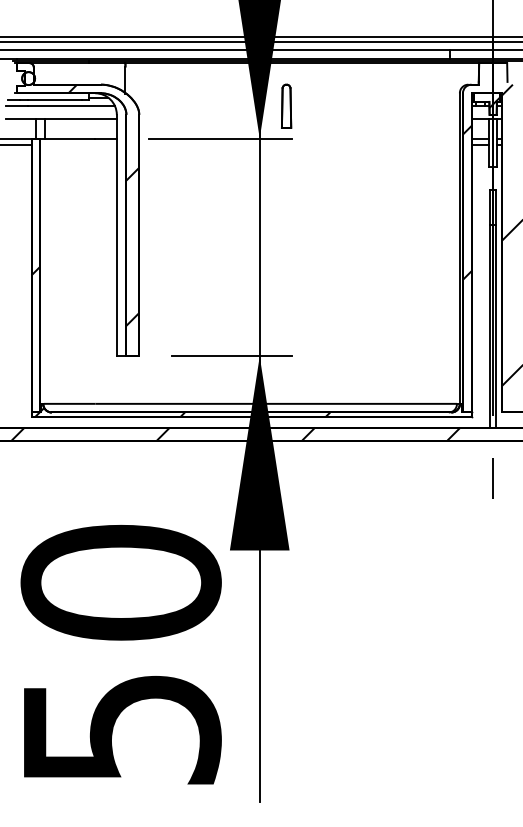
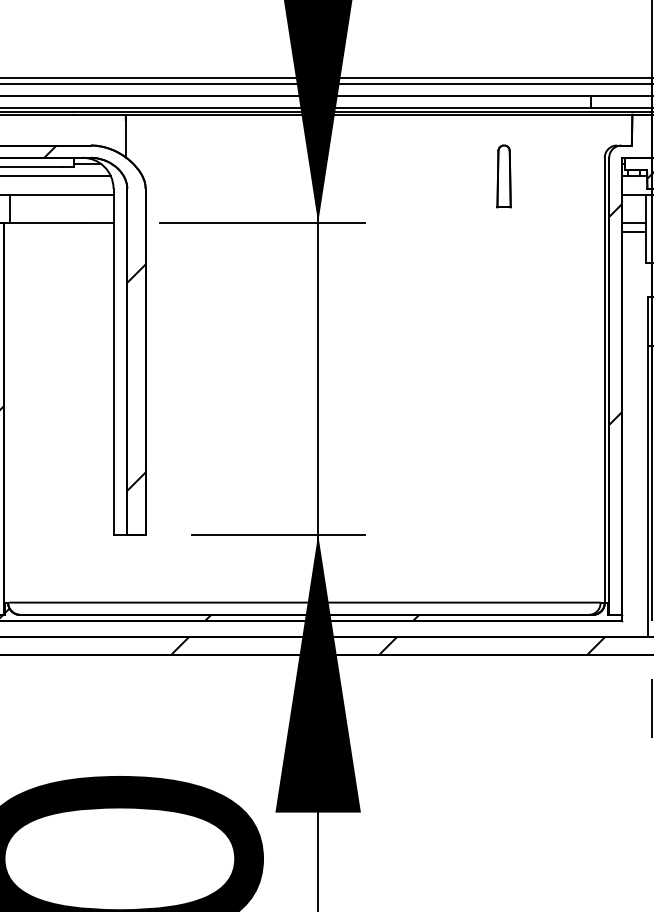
part: (286, 105) -> (504, 175), moved

